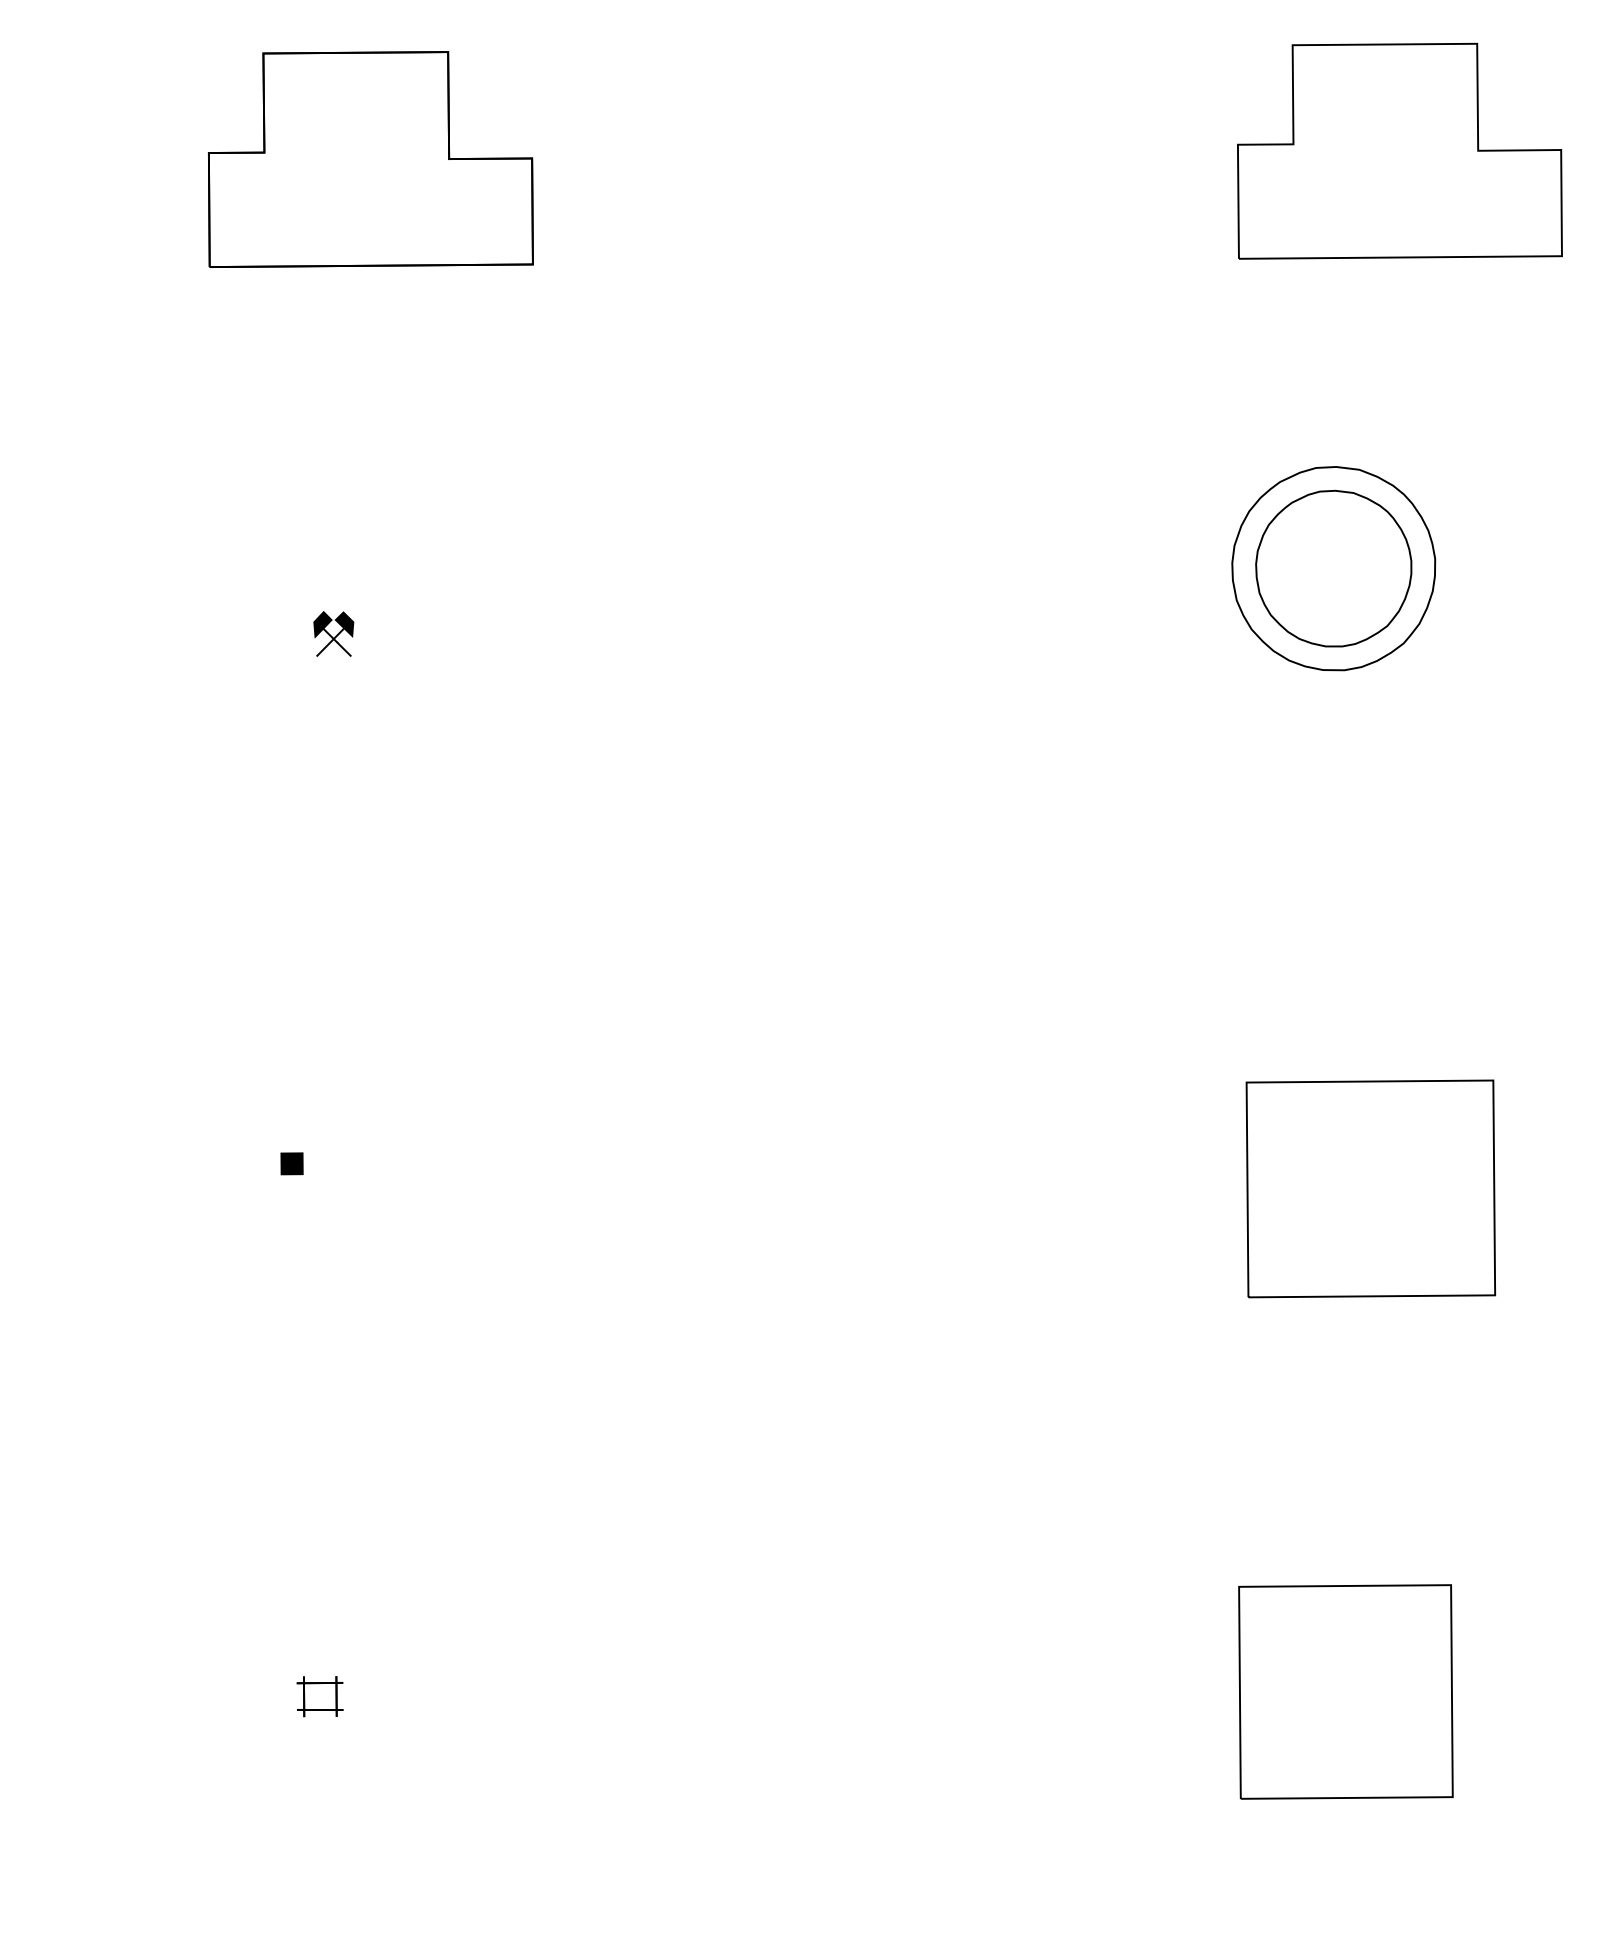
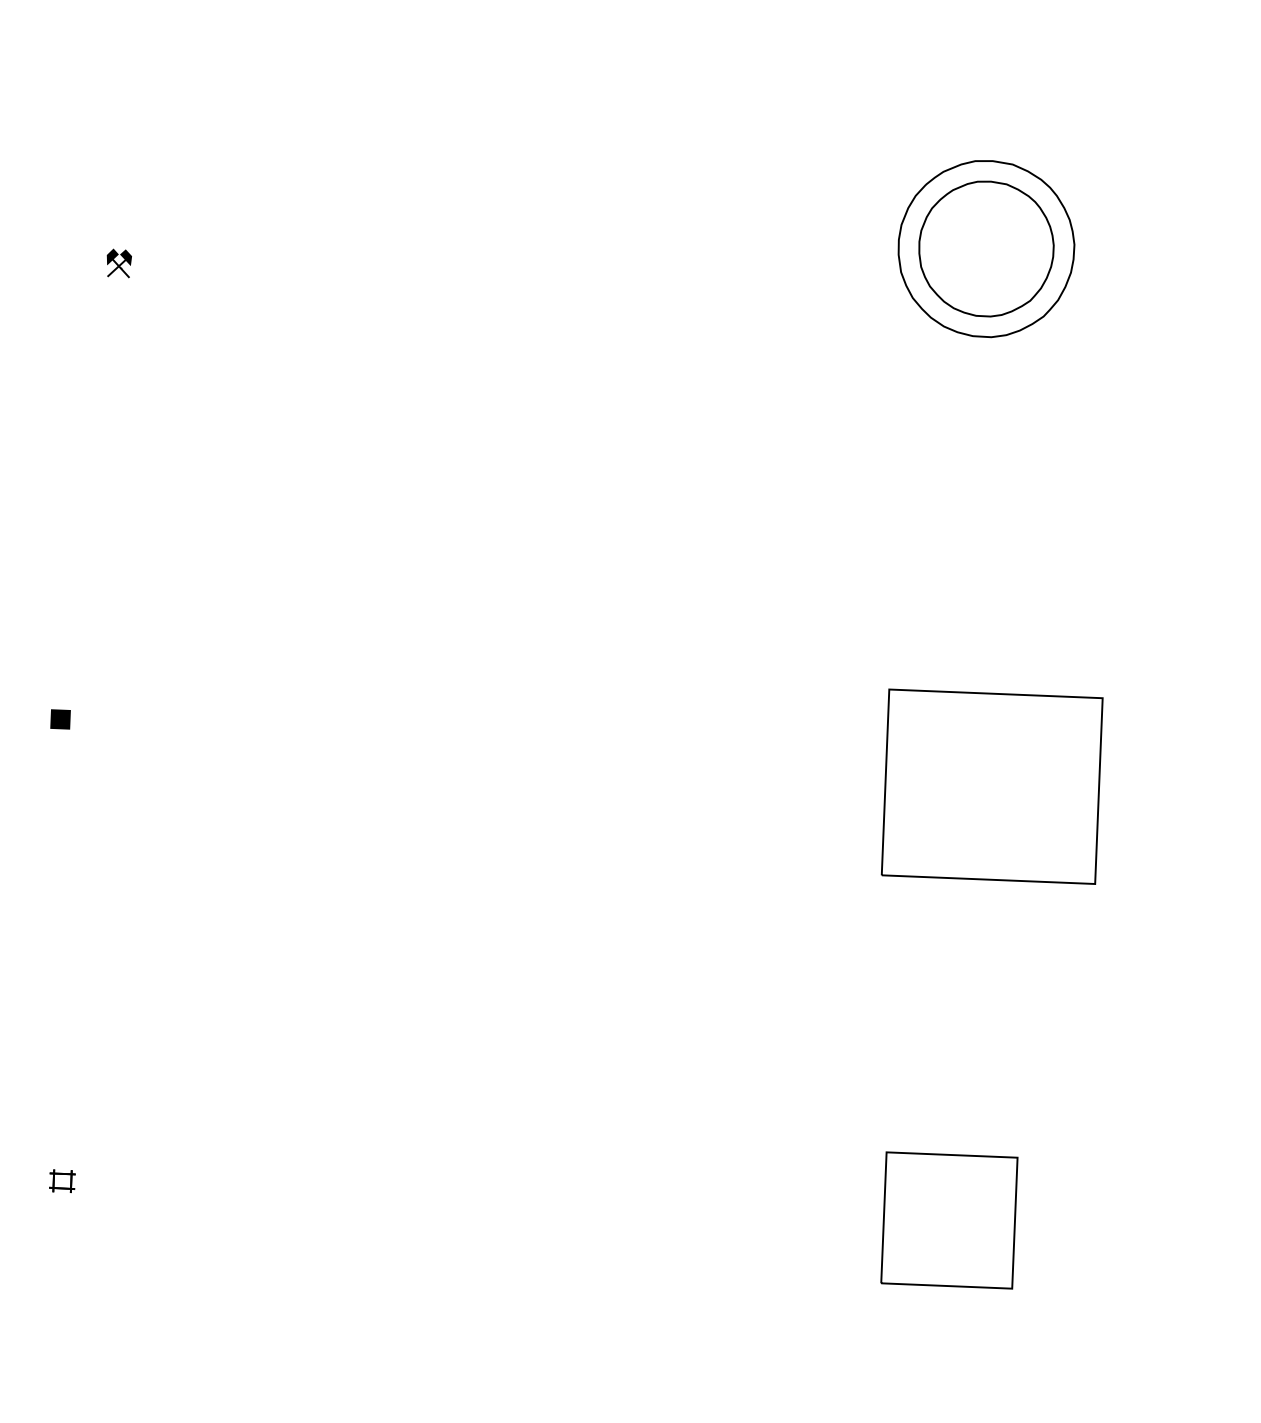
part: (333, 633) -> (118, 262), size x0.71
part: (1345, 1691) -> (949, 1220), size x0.71
part: (320, 1696) -> (62, 1181), size x0.62

